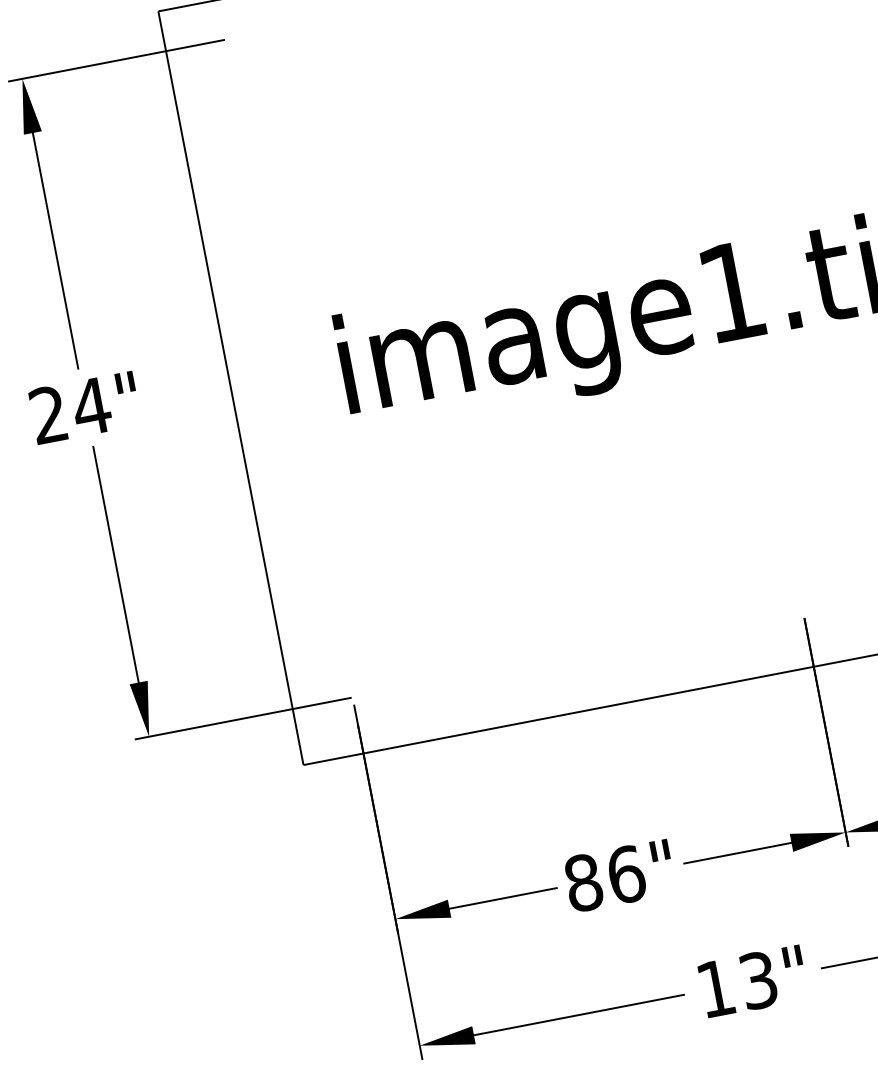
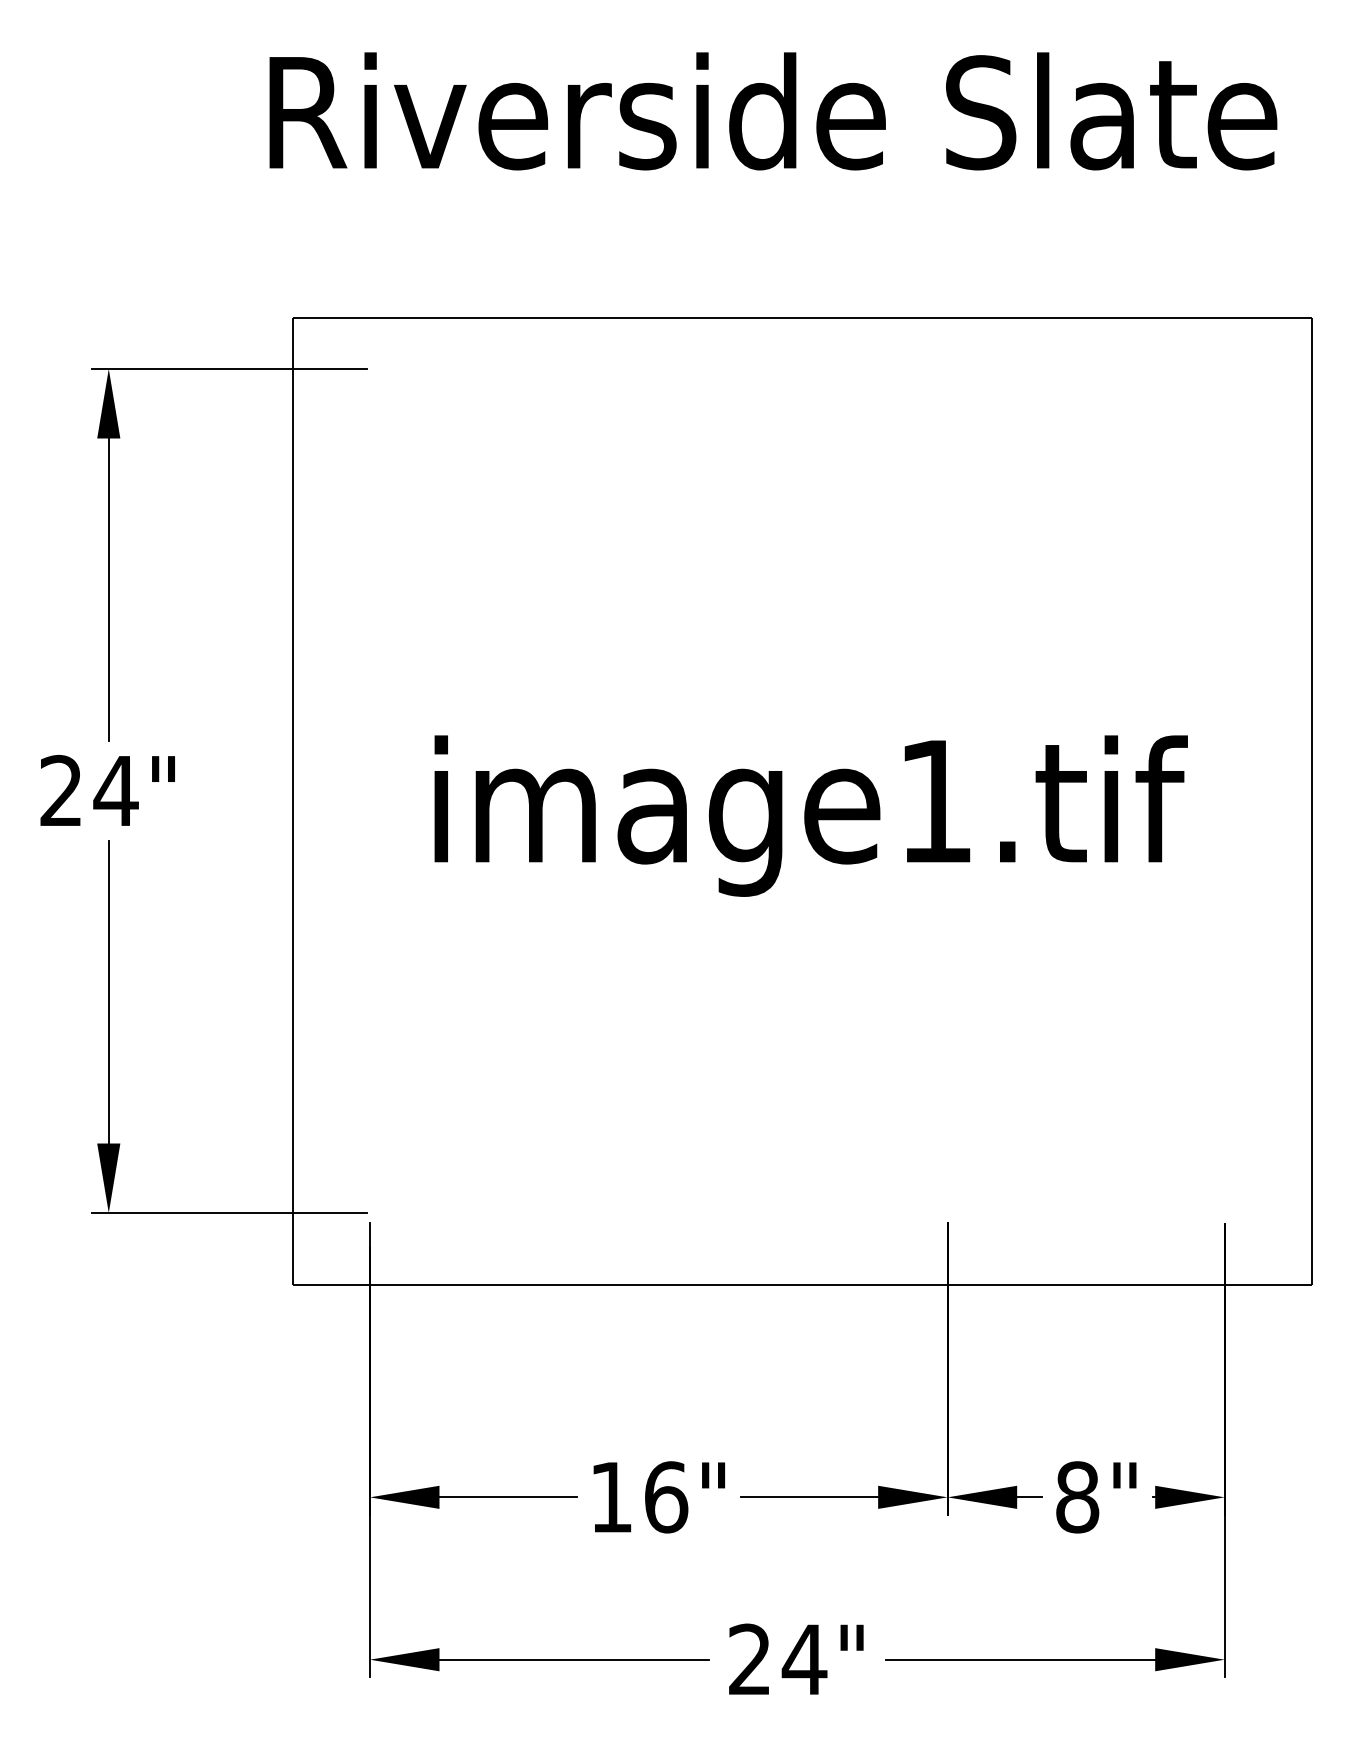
text: (583, 883) -> (611, 1497), 86" -> 16"
text: (738, 984) -> (778, 1659), 13" -> 24"

